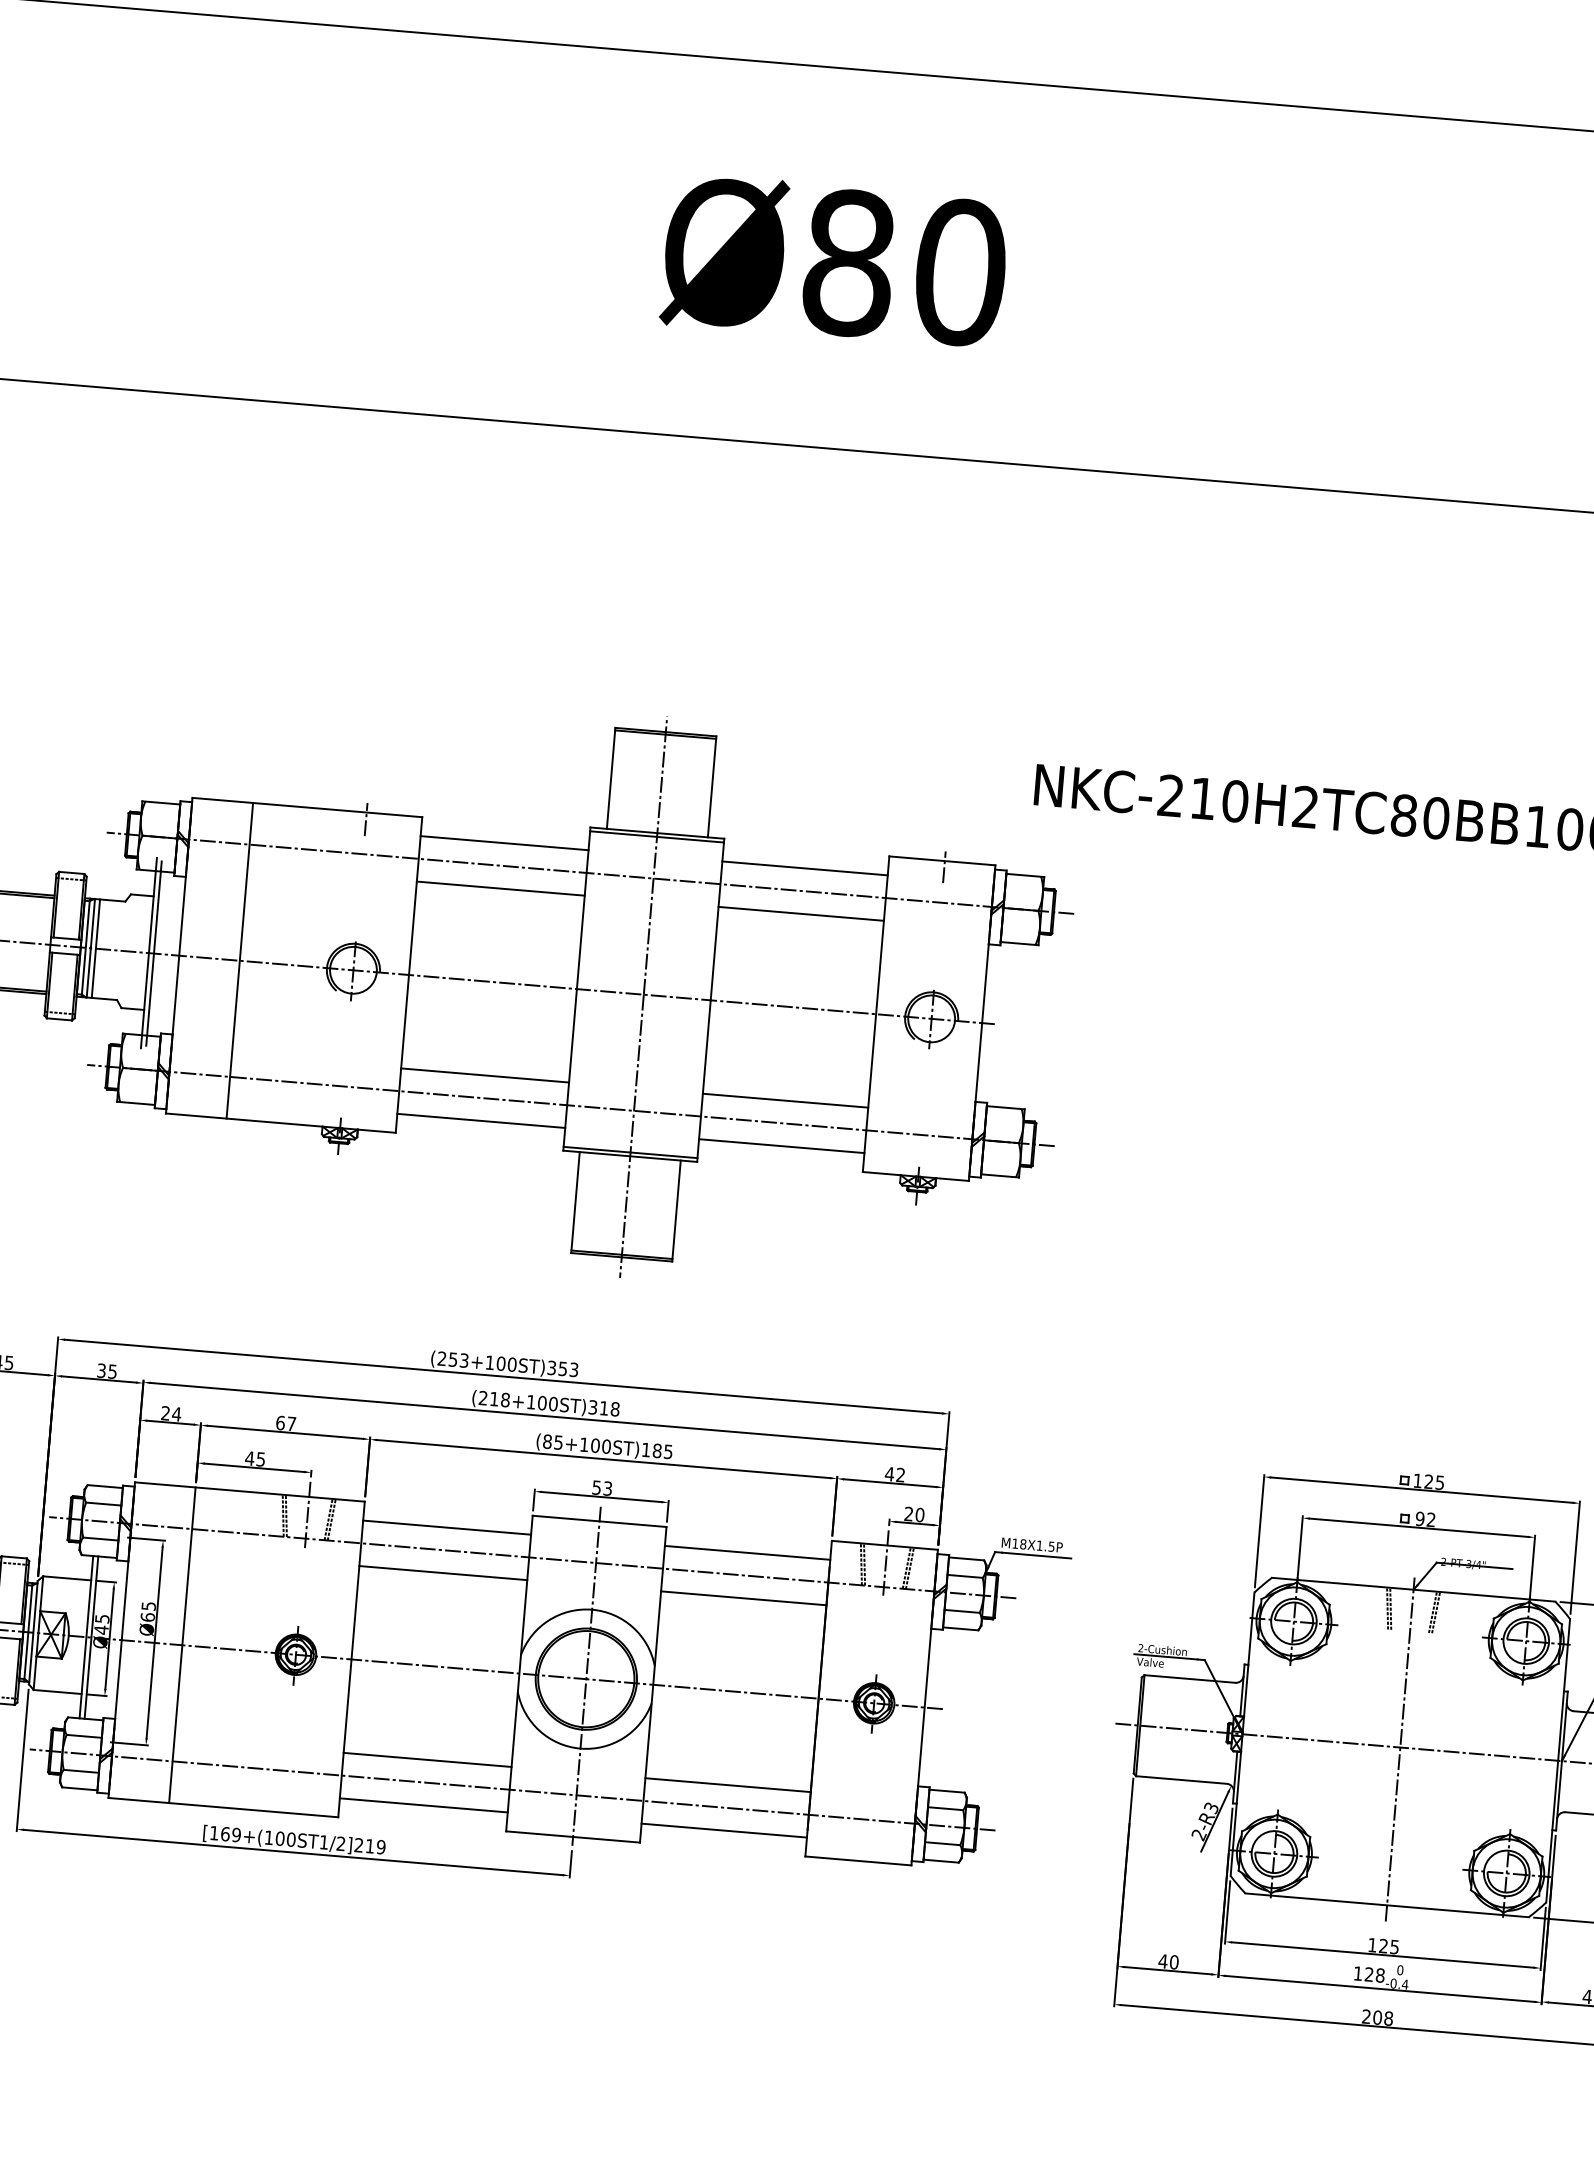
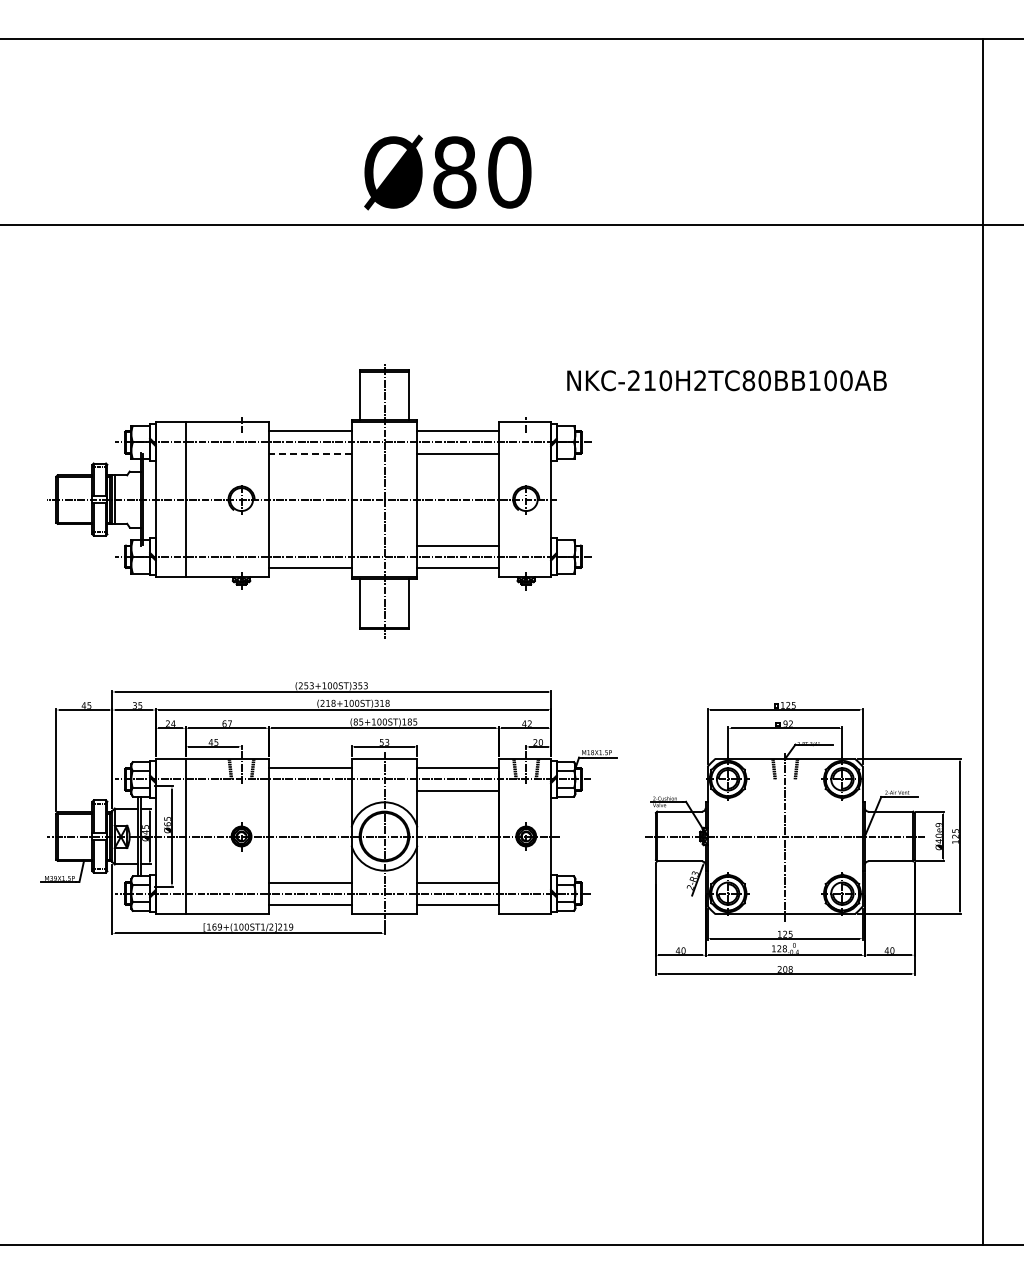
text: (834, 261) -> (447, 172), moved
line: (499, 888) -> (309, 453), solid -> dashed
line: (483, 1075) -> (309, 545), removed
line: (441, 1572) -> (309, 790), removed

